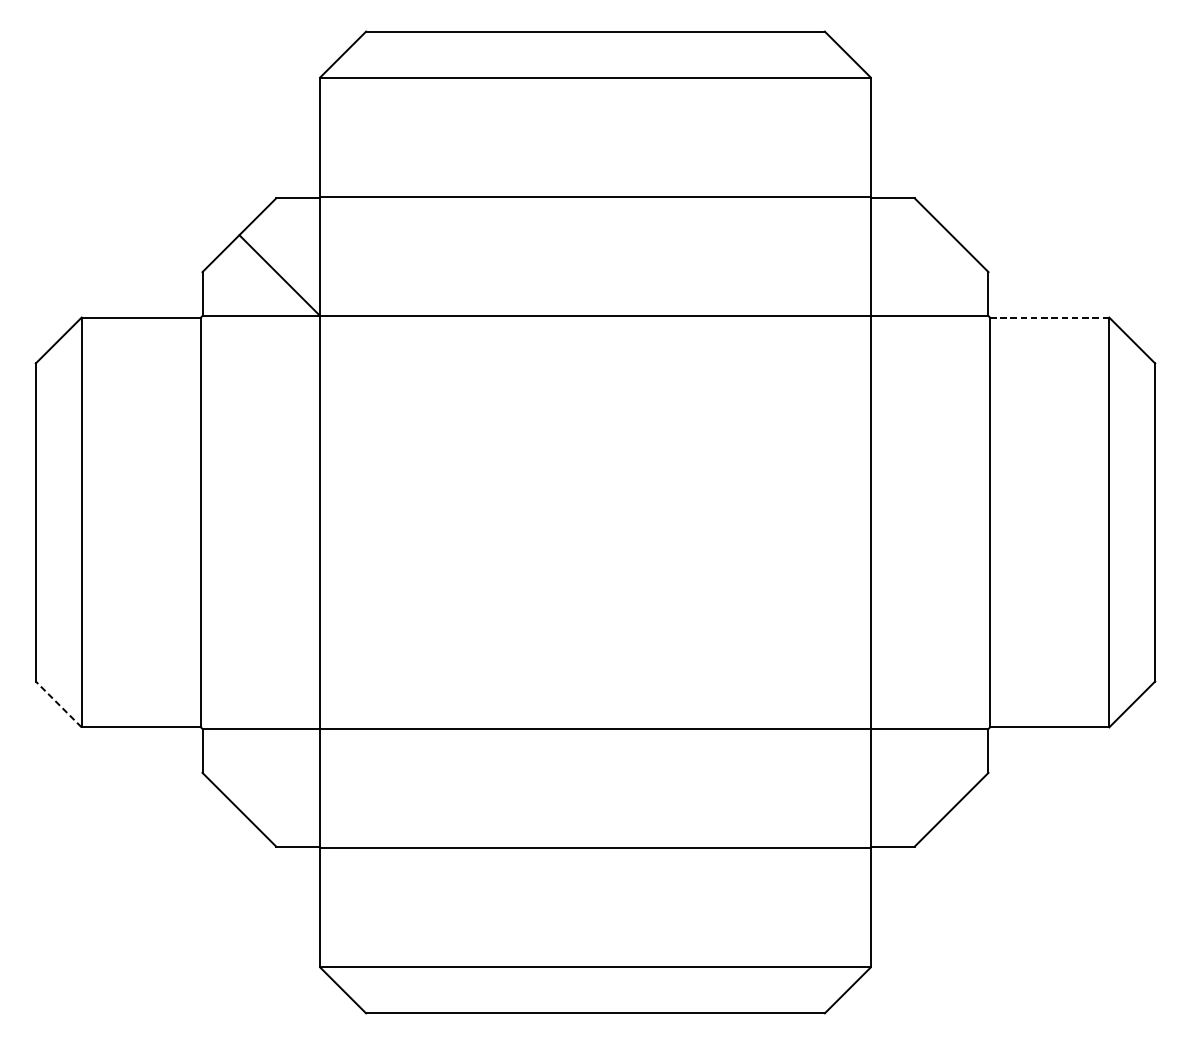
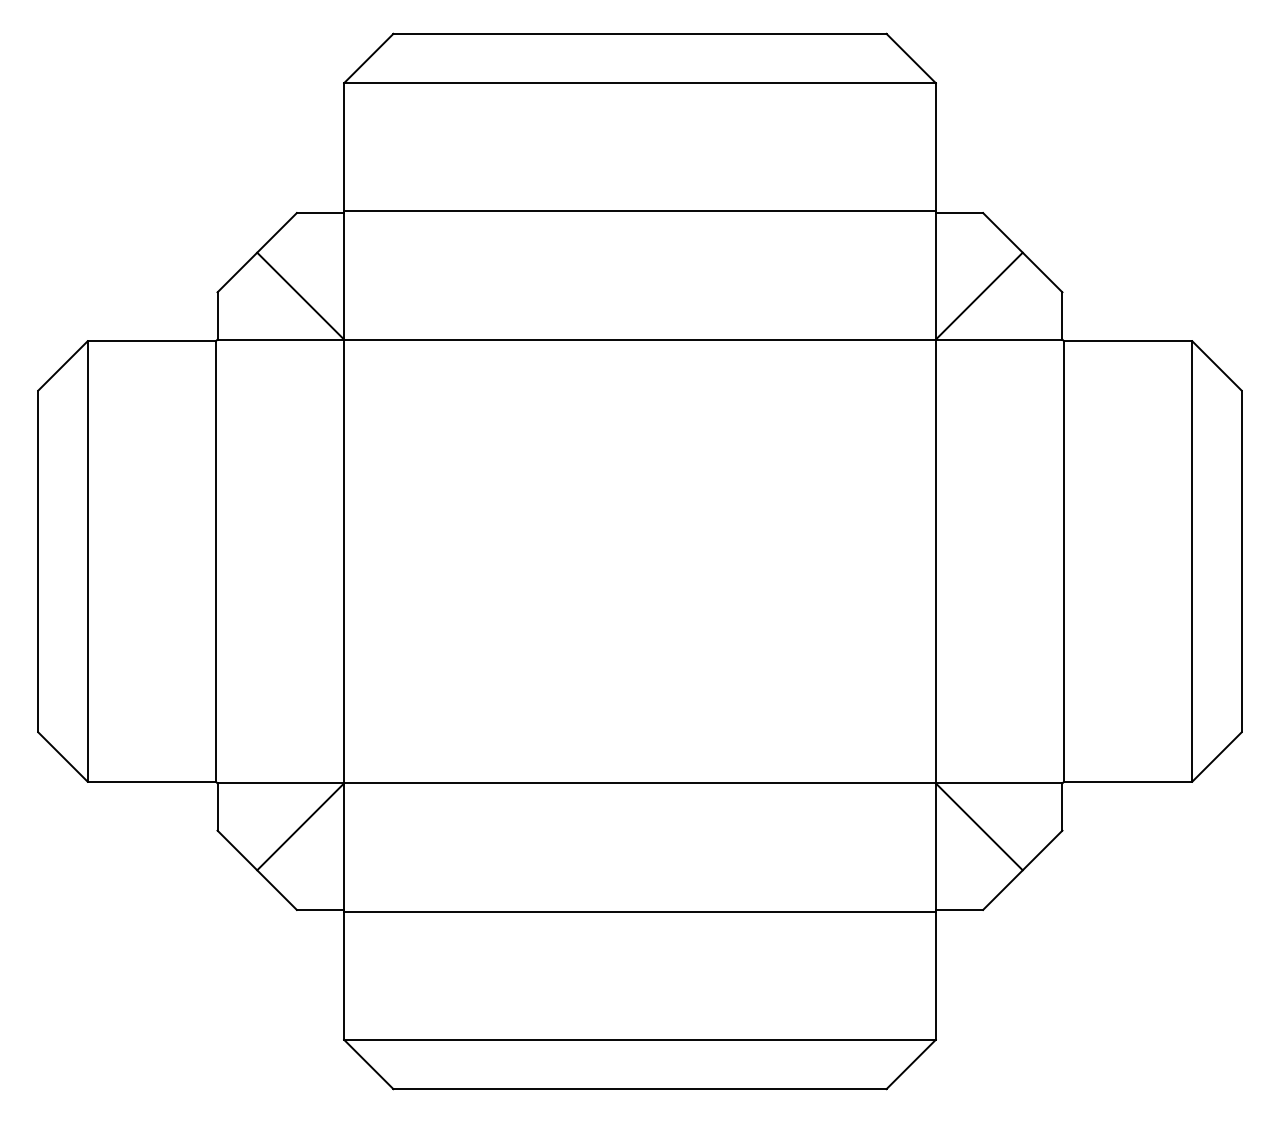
line: (910, 275) -> (978, 295), added
line: (1049, 317) -> (1128, 341), dashed -> solid
line: (59, 704) -> (63, 757), dashed -> solid
line: (279, 769) -> (300, 826), added
line: (910, 769) -> (978, 826), added

